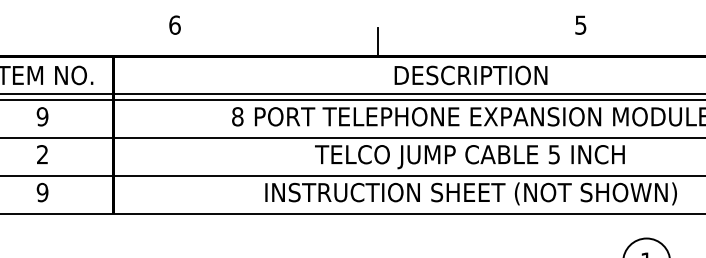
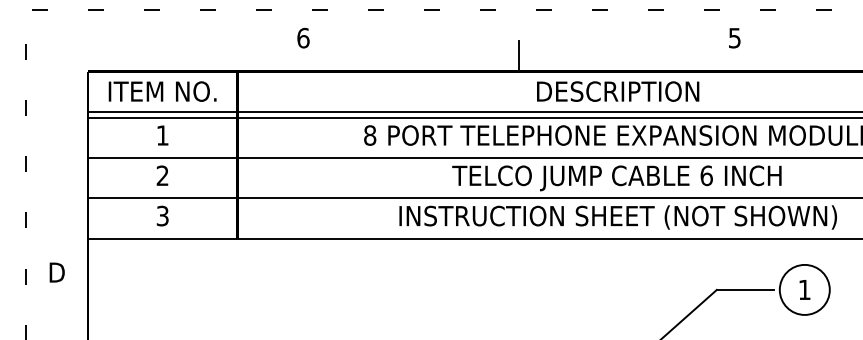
text: (42, 116) -> (162, 135), 9 -> 1
text: (554, 154) -> (706, 175), 5 -> 6
text: (42, 192) -> (162, 215), 9 -> 3

